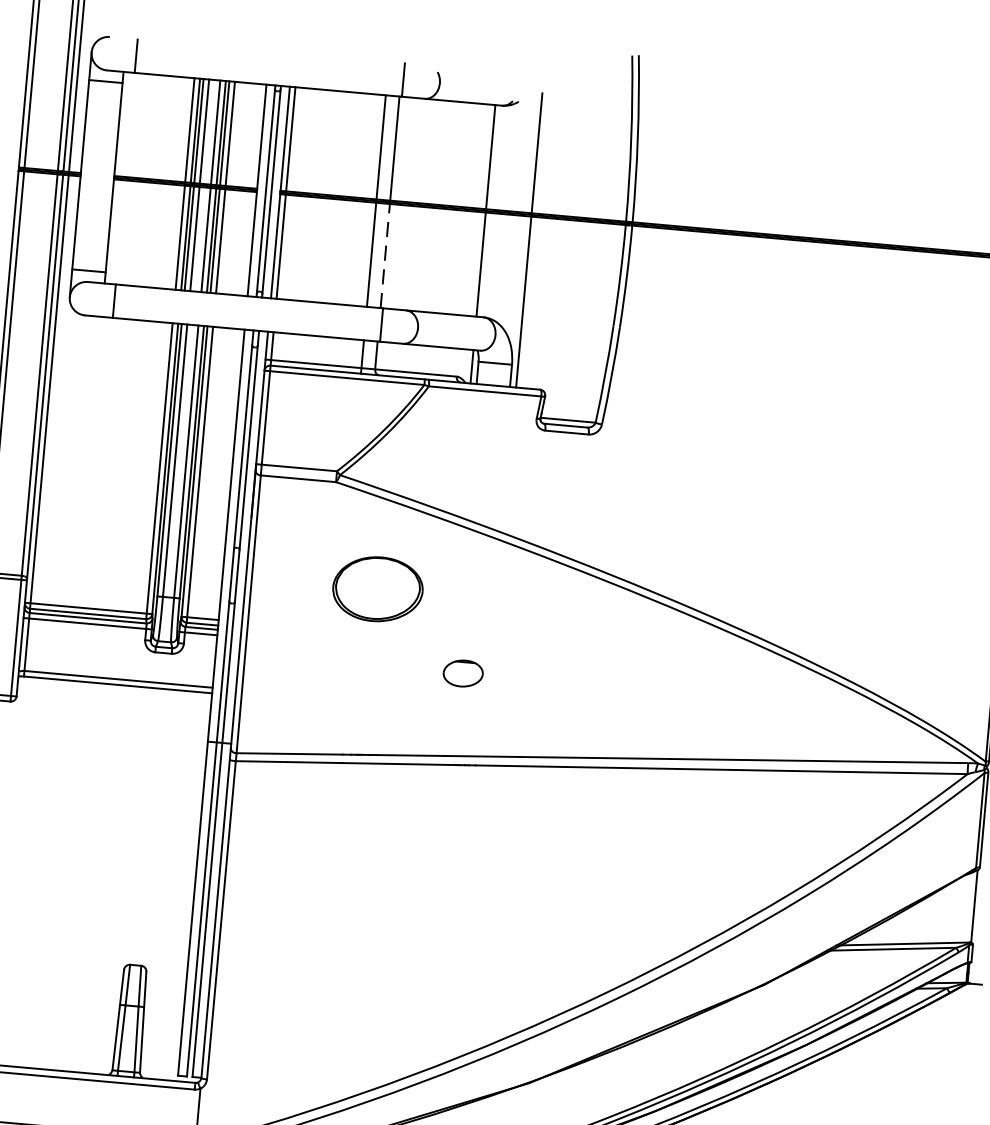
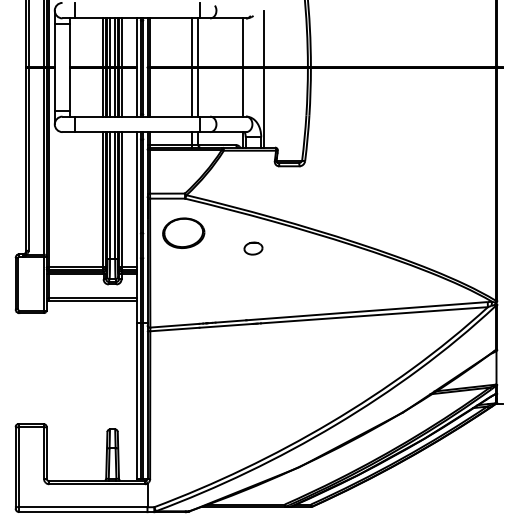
line: (385, 253) -> (198, 91), dashed -> solid
part: (377, 587) -> (183, 232), moved
part: (463, 673) -> (253, 248), moved

